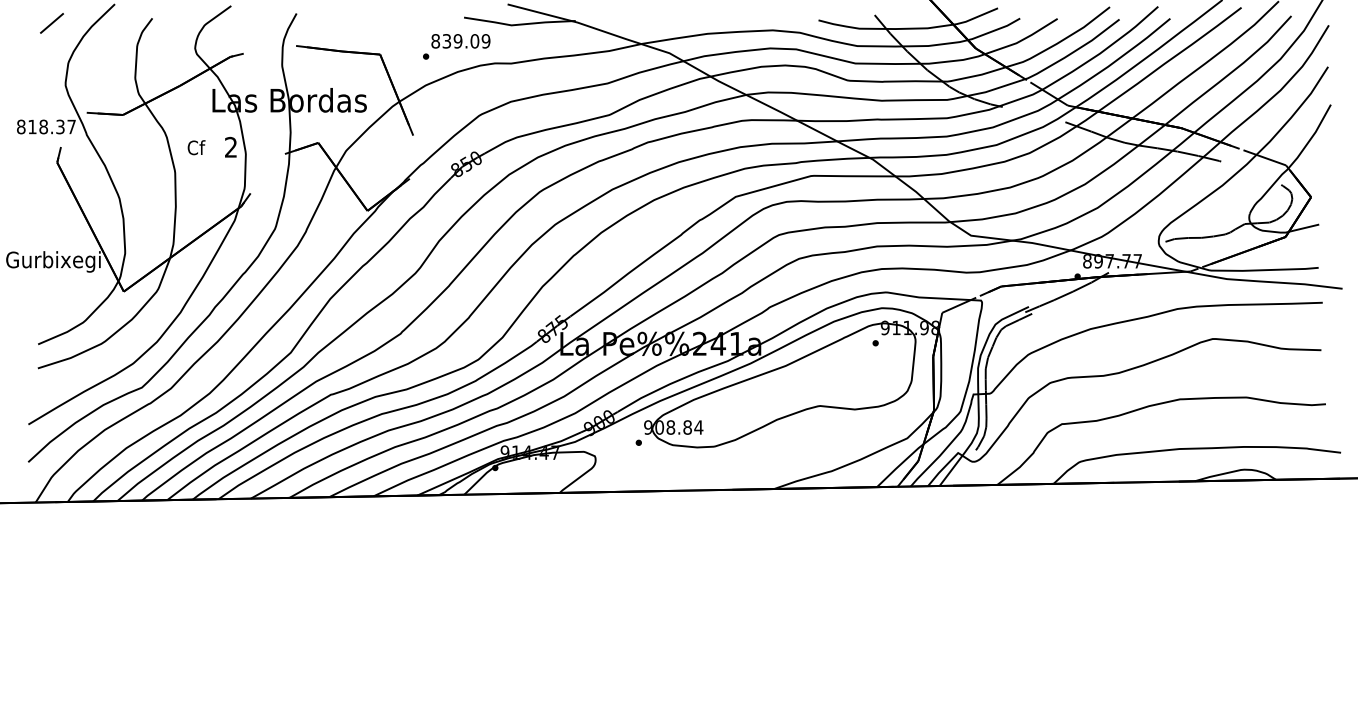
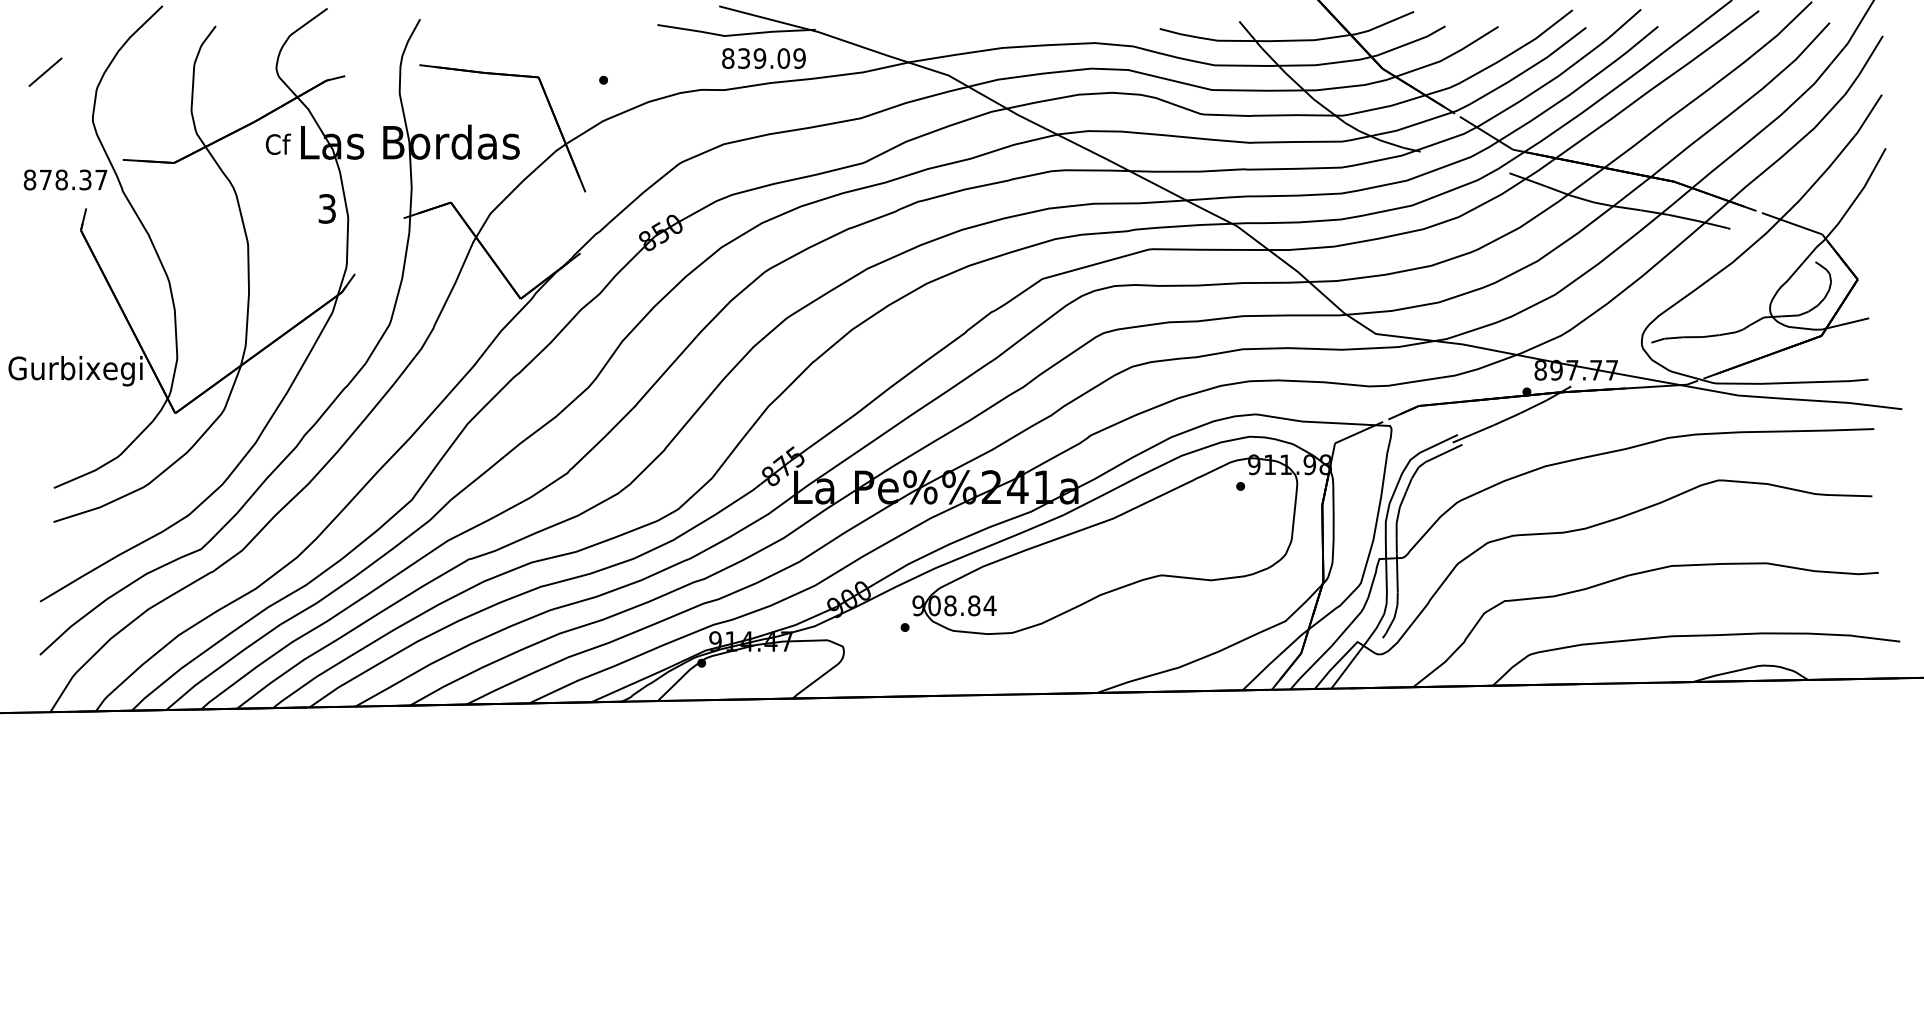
line: (51, 22) -> (45, 71), moved
text: (460, 41) -> (763, 58), moved
text: (32, 126) -> (45, 179), 818.37 -> 878.37
text: (196, 147) -> (278, 143), moved
text: (230, 147) -> (326, 208), 2 -> 3

